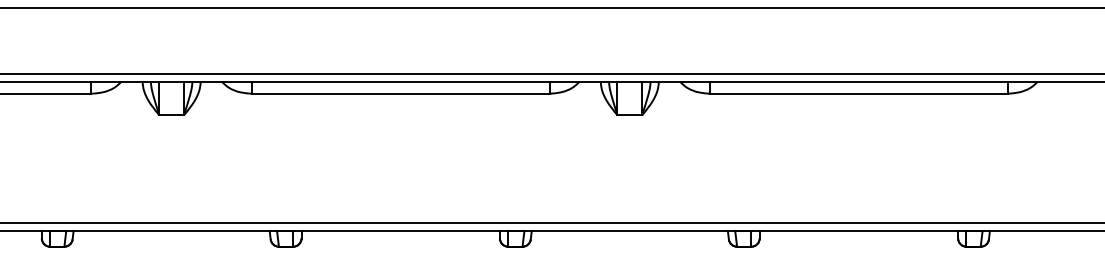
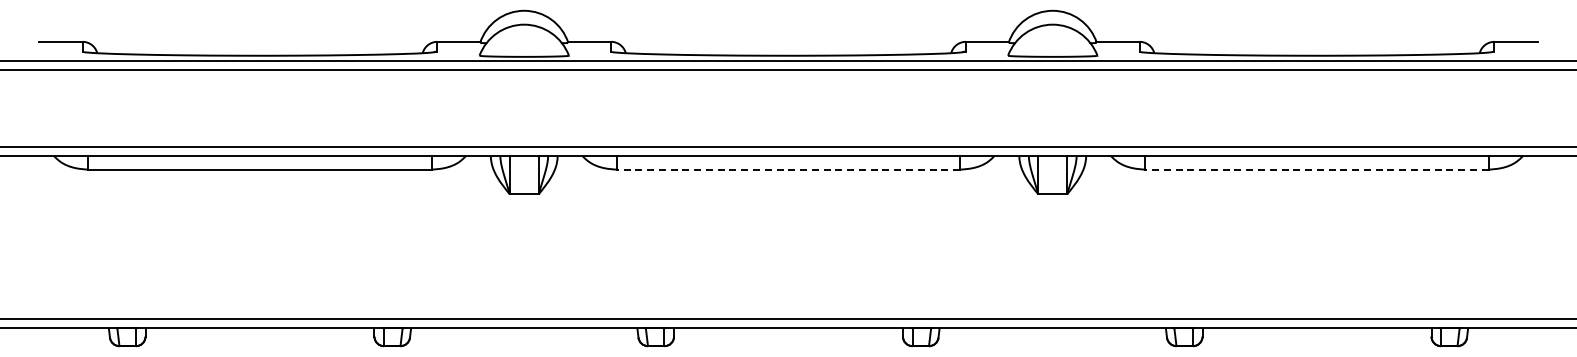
line: (400, 93) -> (788, 169), solid -> dashed
line: (859, 93) -> (1317, 169), solid -> dashed

